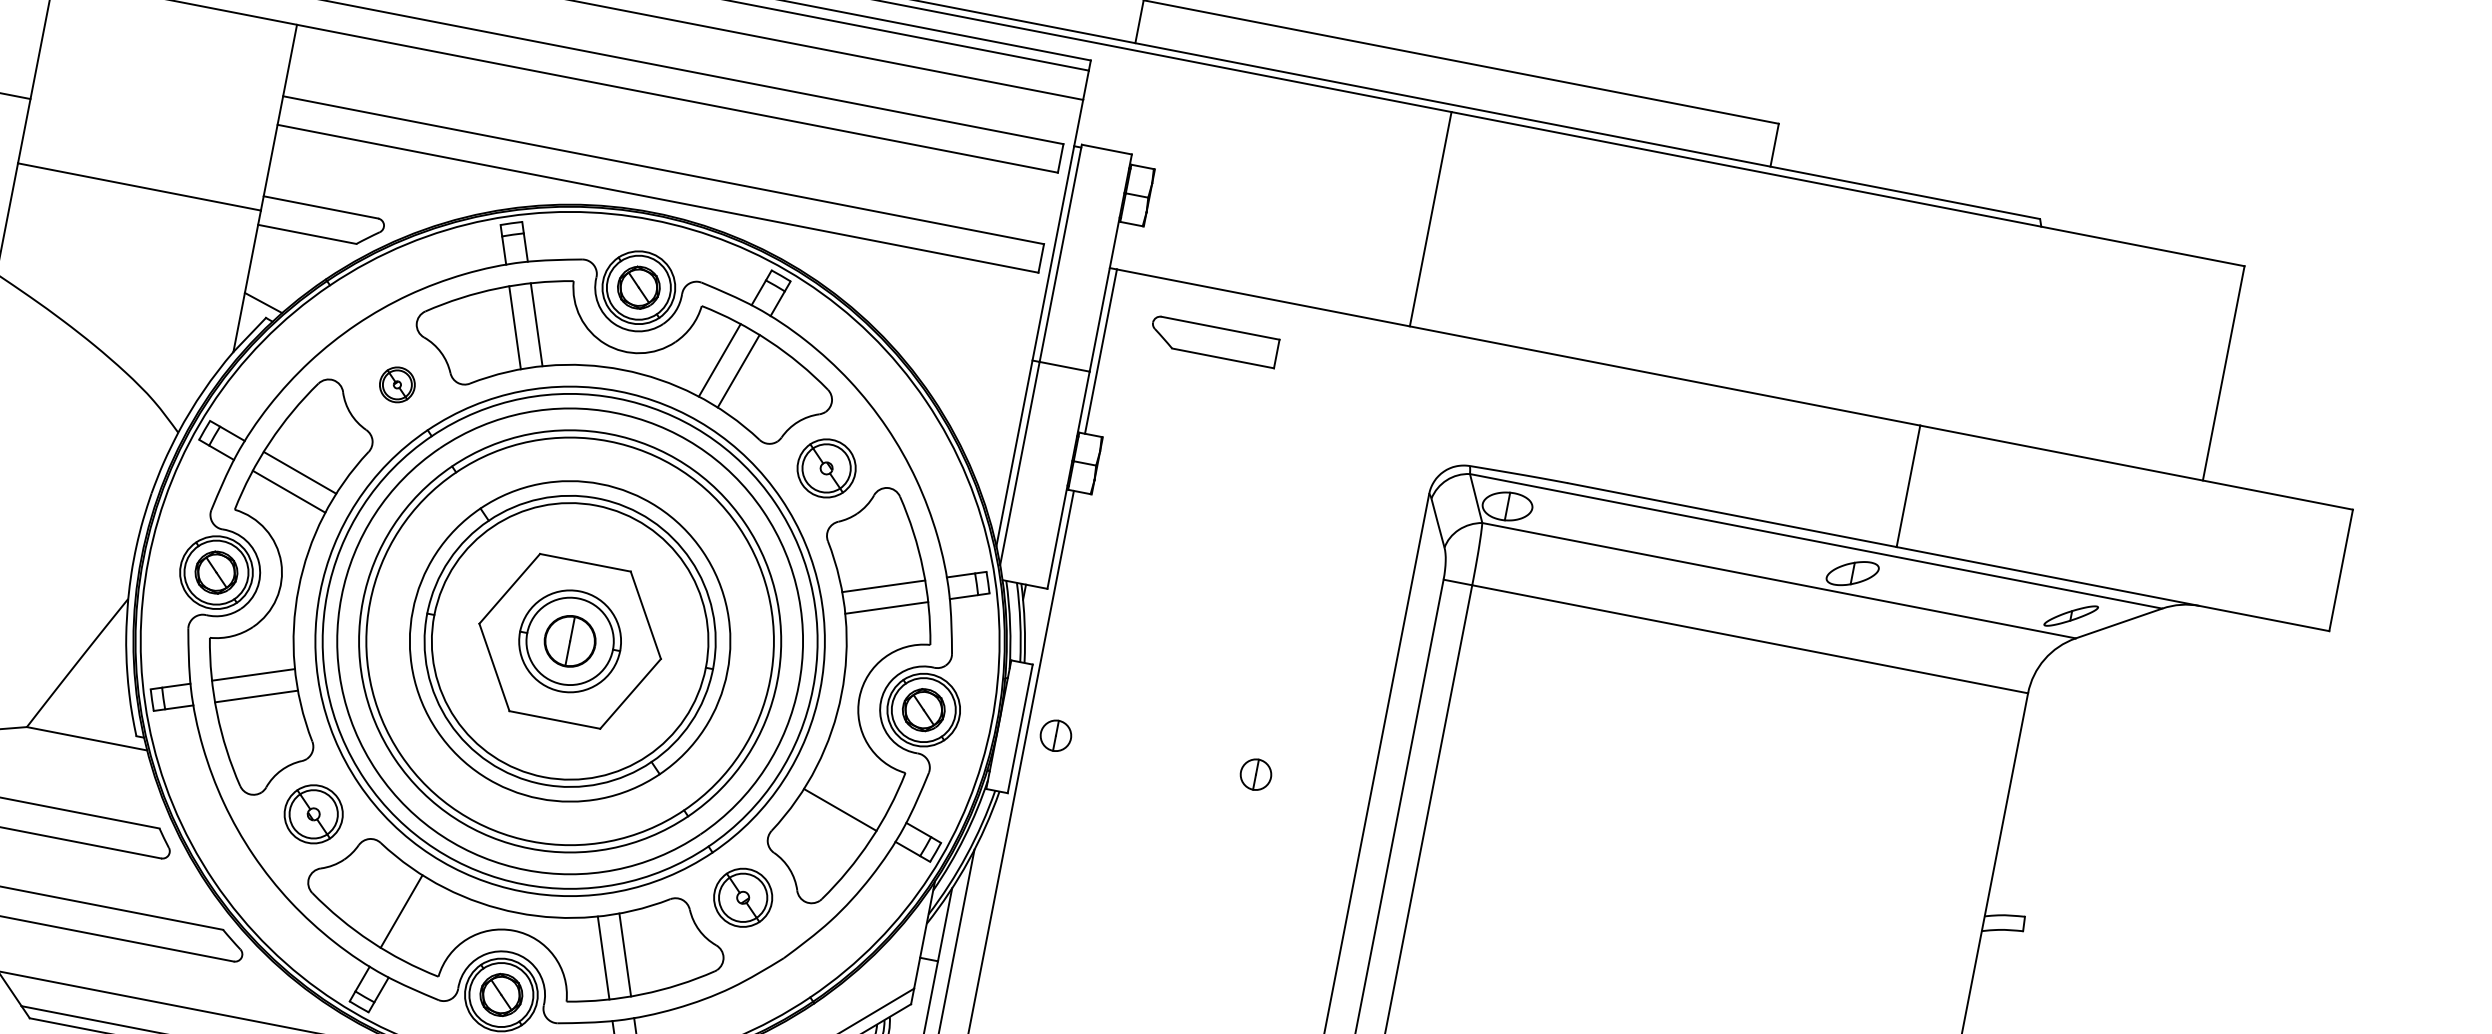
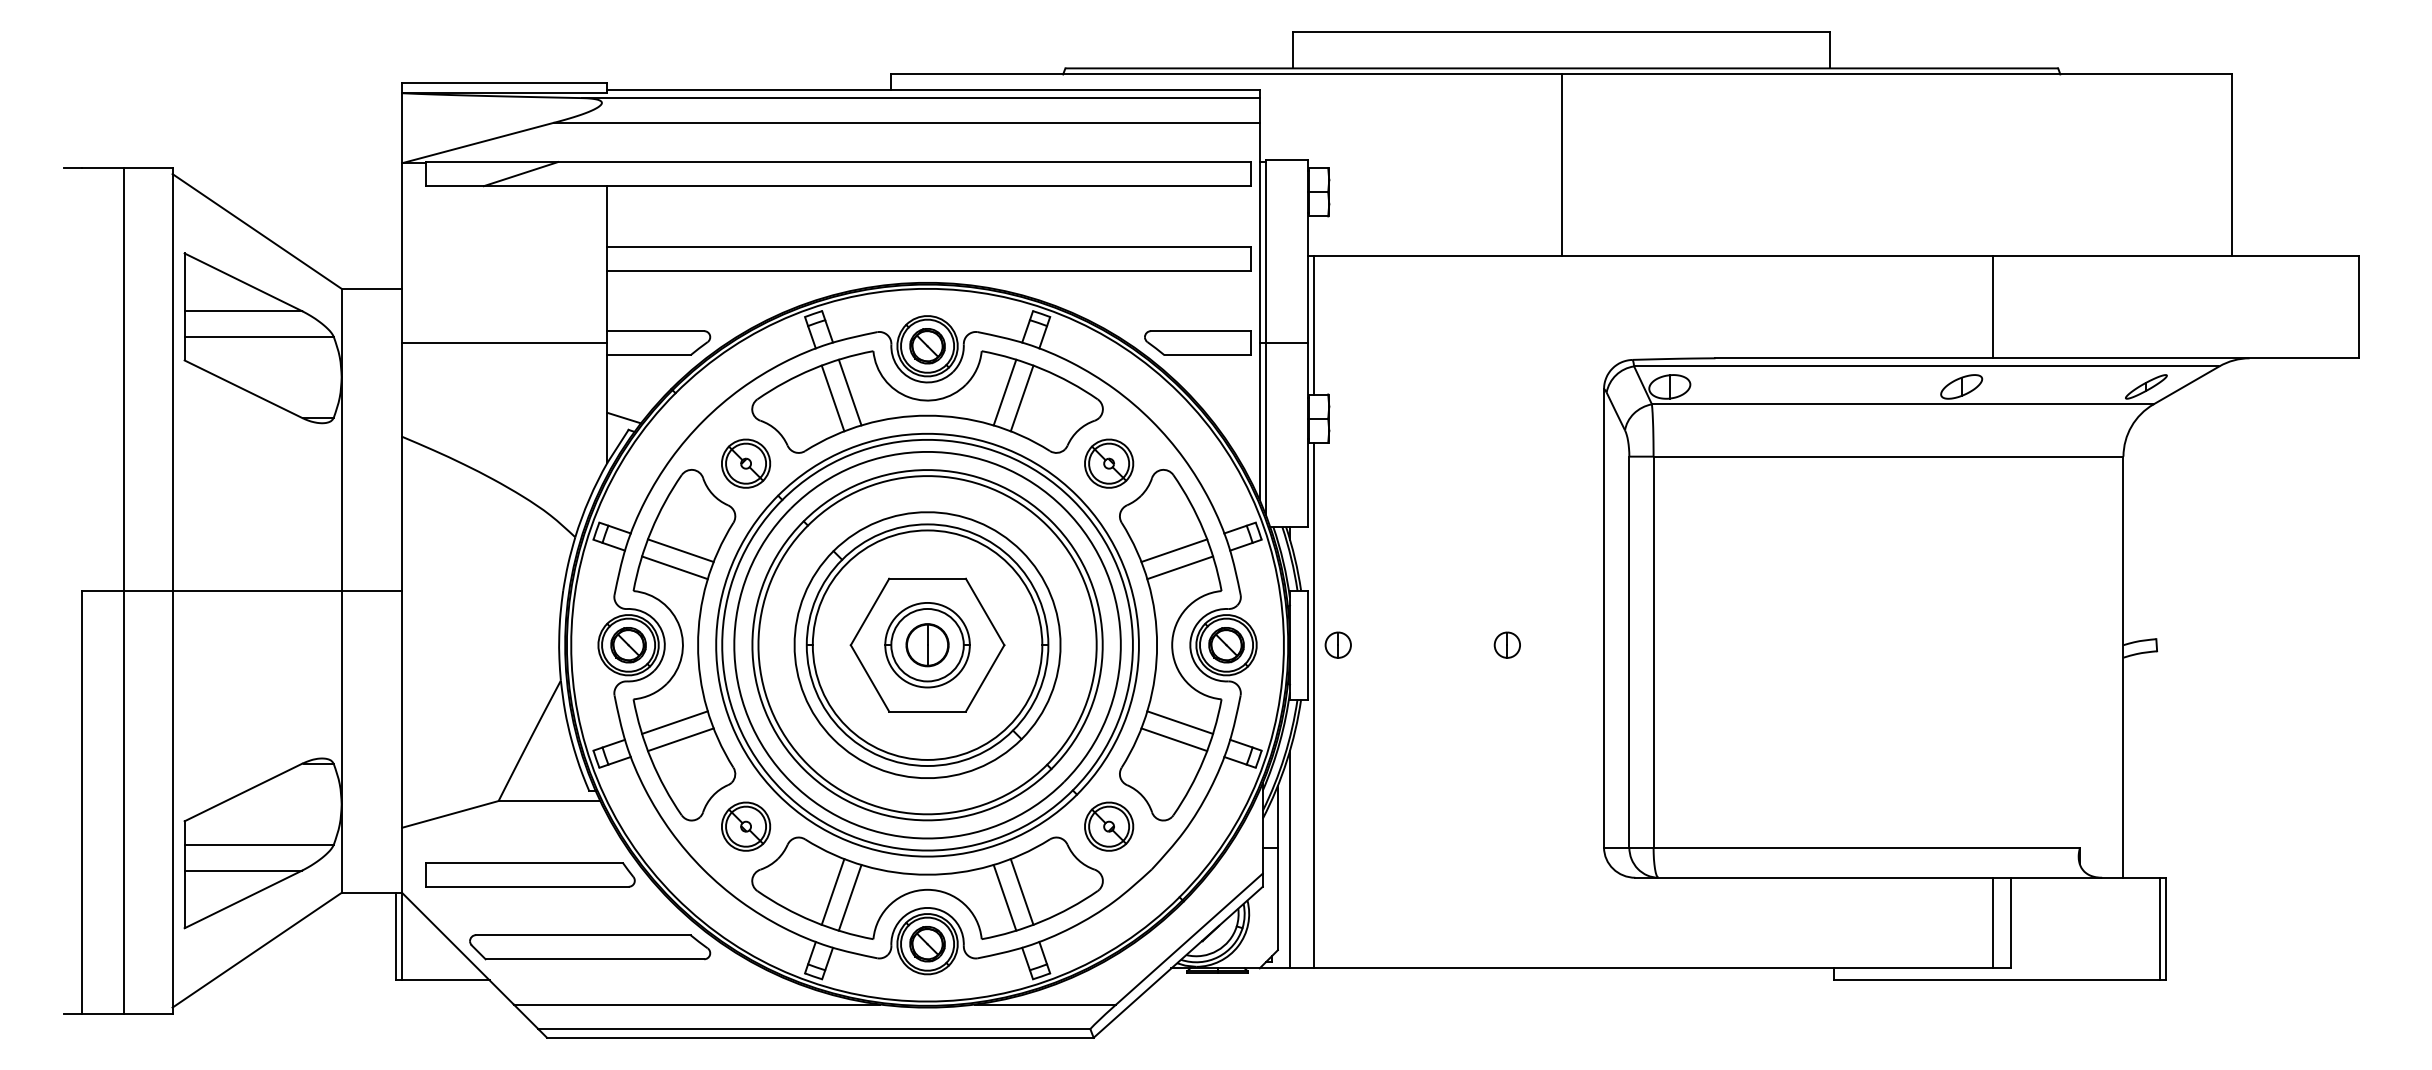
part: (1213, 340) -> (1197, 342), moved
part: (397, 384) -> (746, 463), size x1.67
line: (851, 790) -> (1180, 722), added
line: (419, 921) -> (849, 897), added

